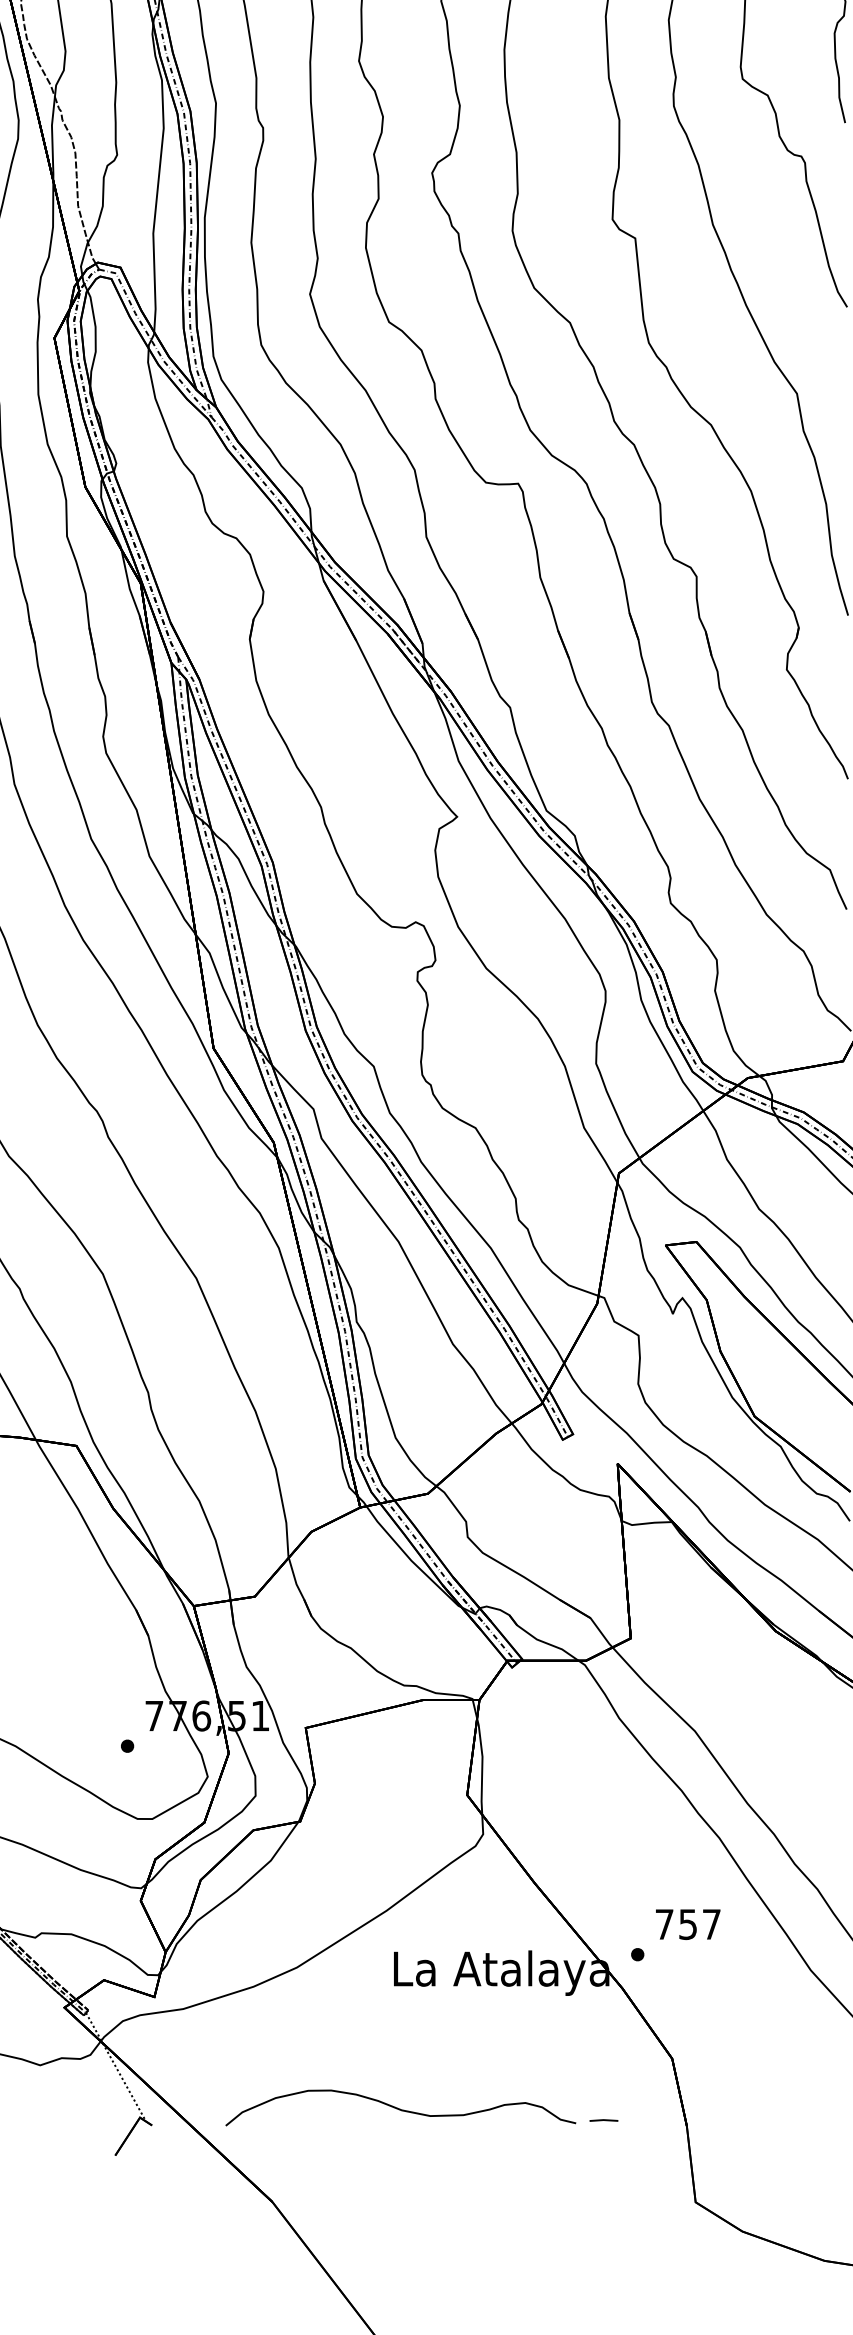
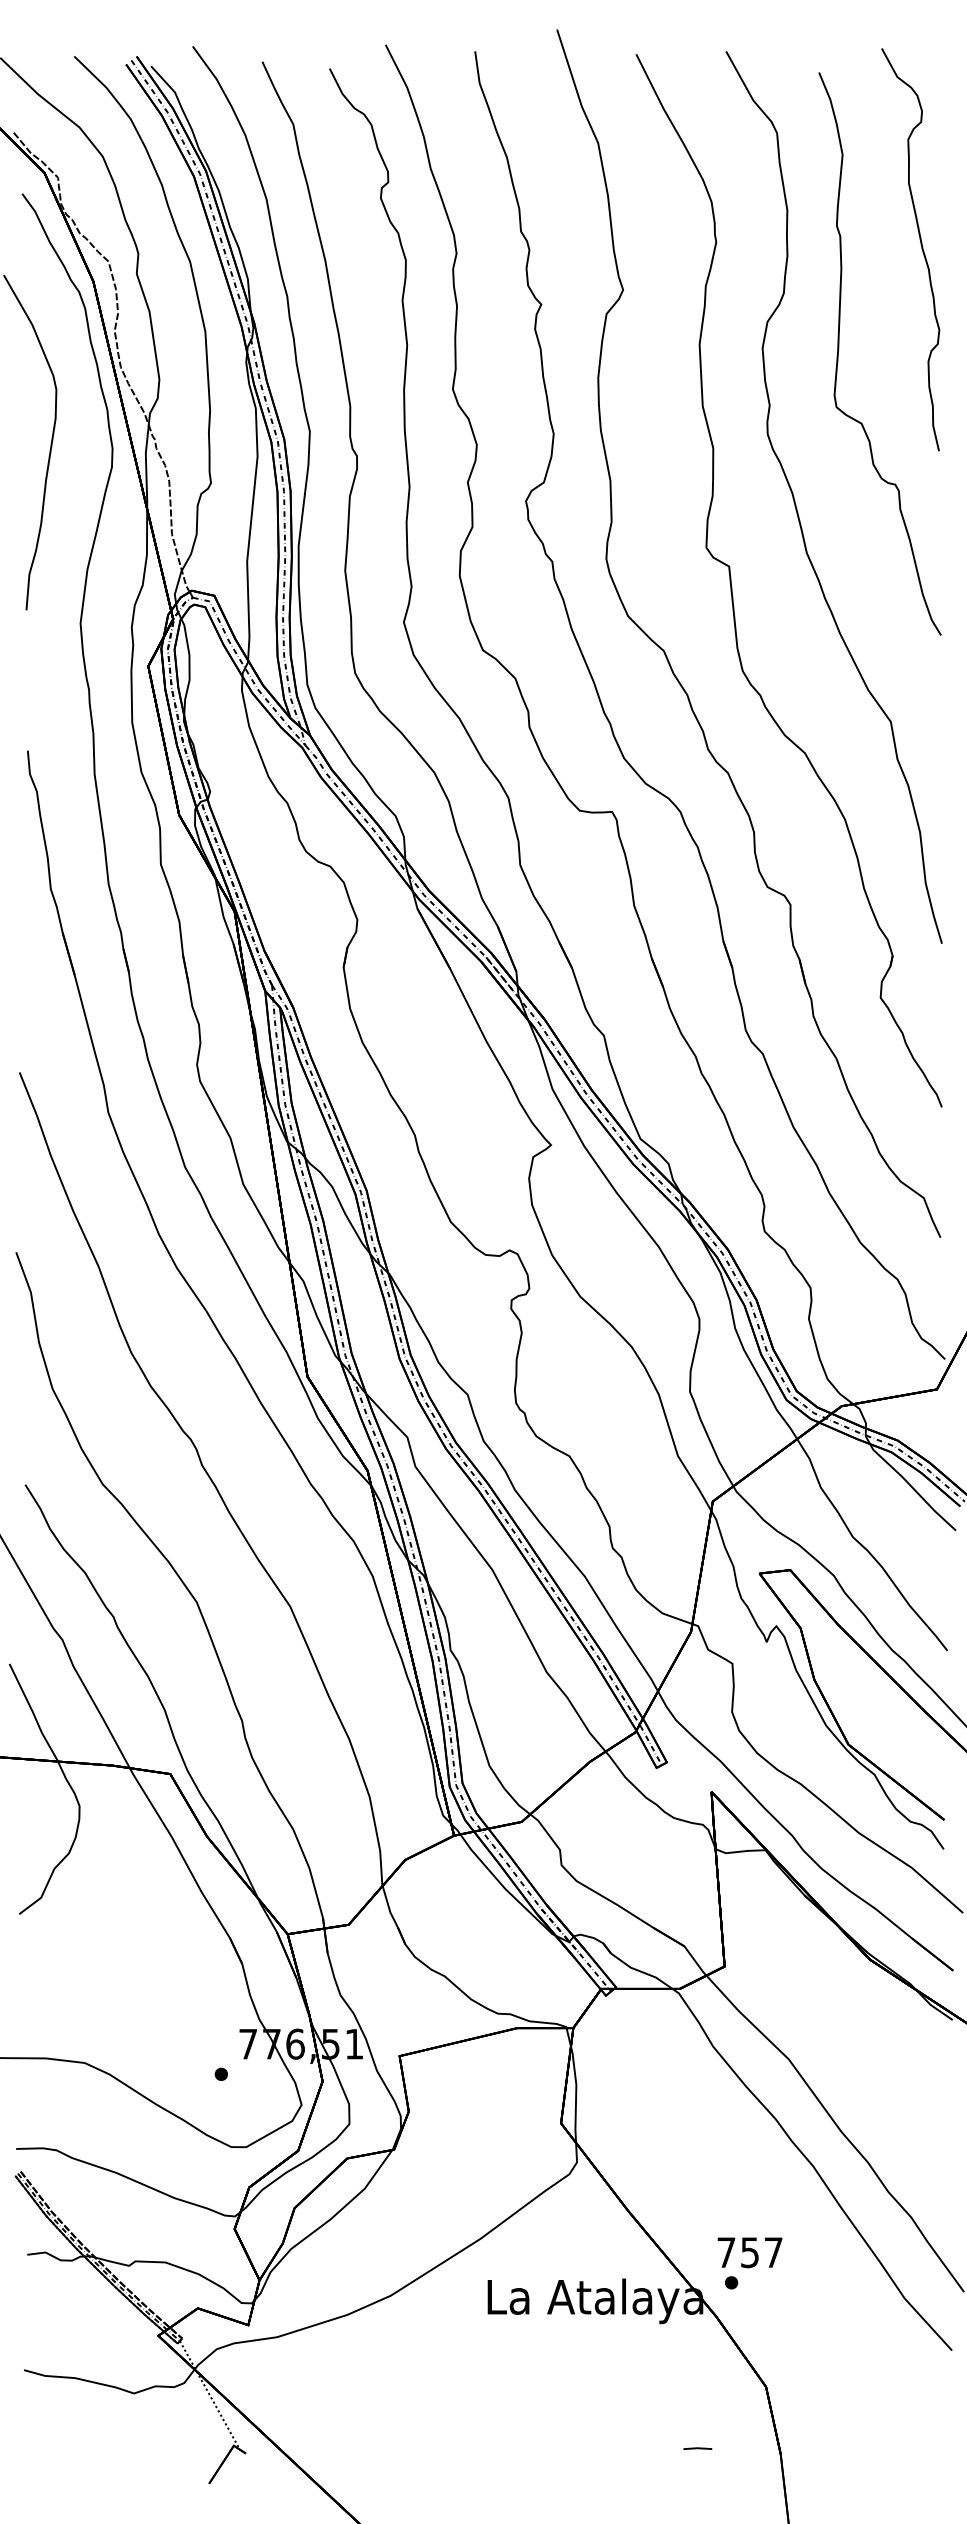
text: (687, 1924) -> (749, 2252), moved
curve: (399, 2108) -> (493, 2436), removed

